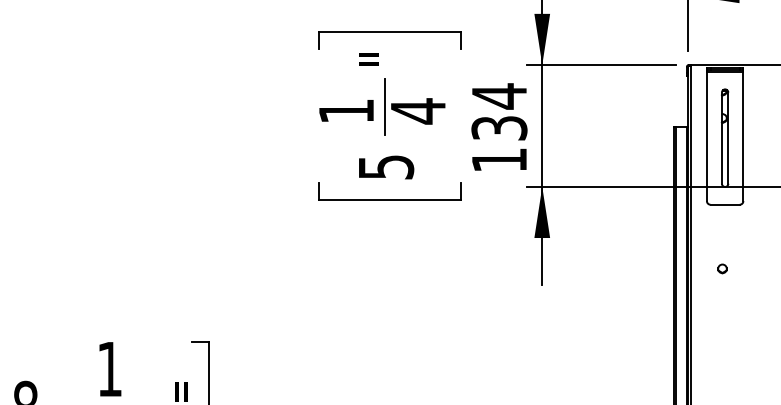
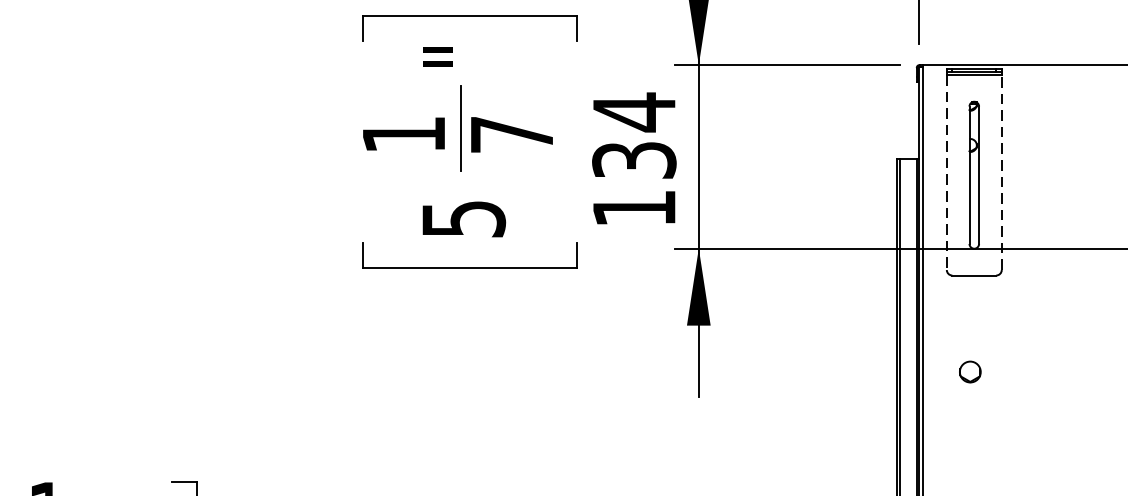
text: (418, 111) -> (512, 135), 4 -> 7
line: (706, 136) -> (946, 172), solid -> dashed
line: (743, 136) -> (1001, 172), solid -> dashed
part: (722, 268) -> (970, 371), size x1.6

